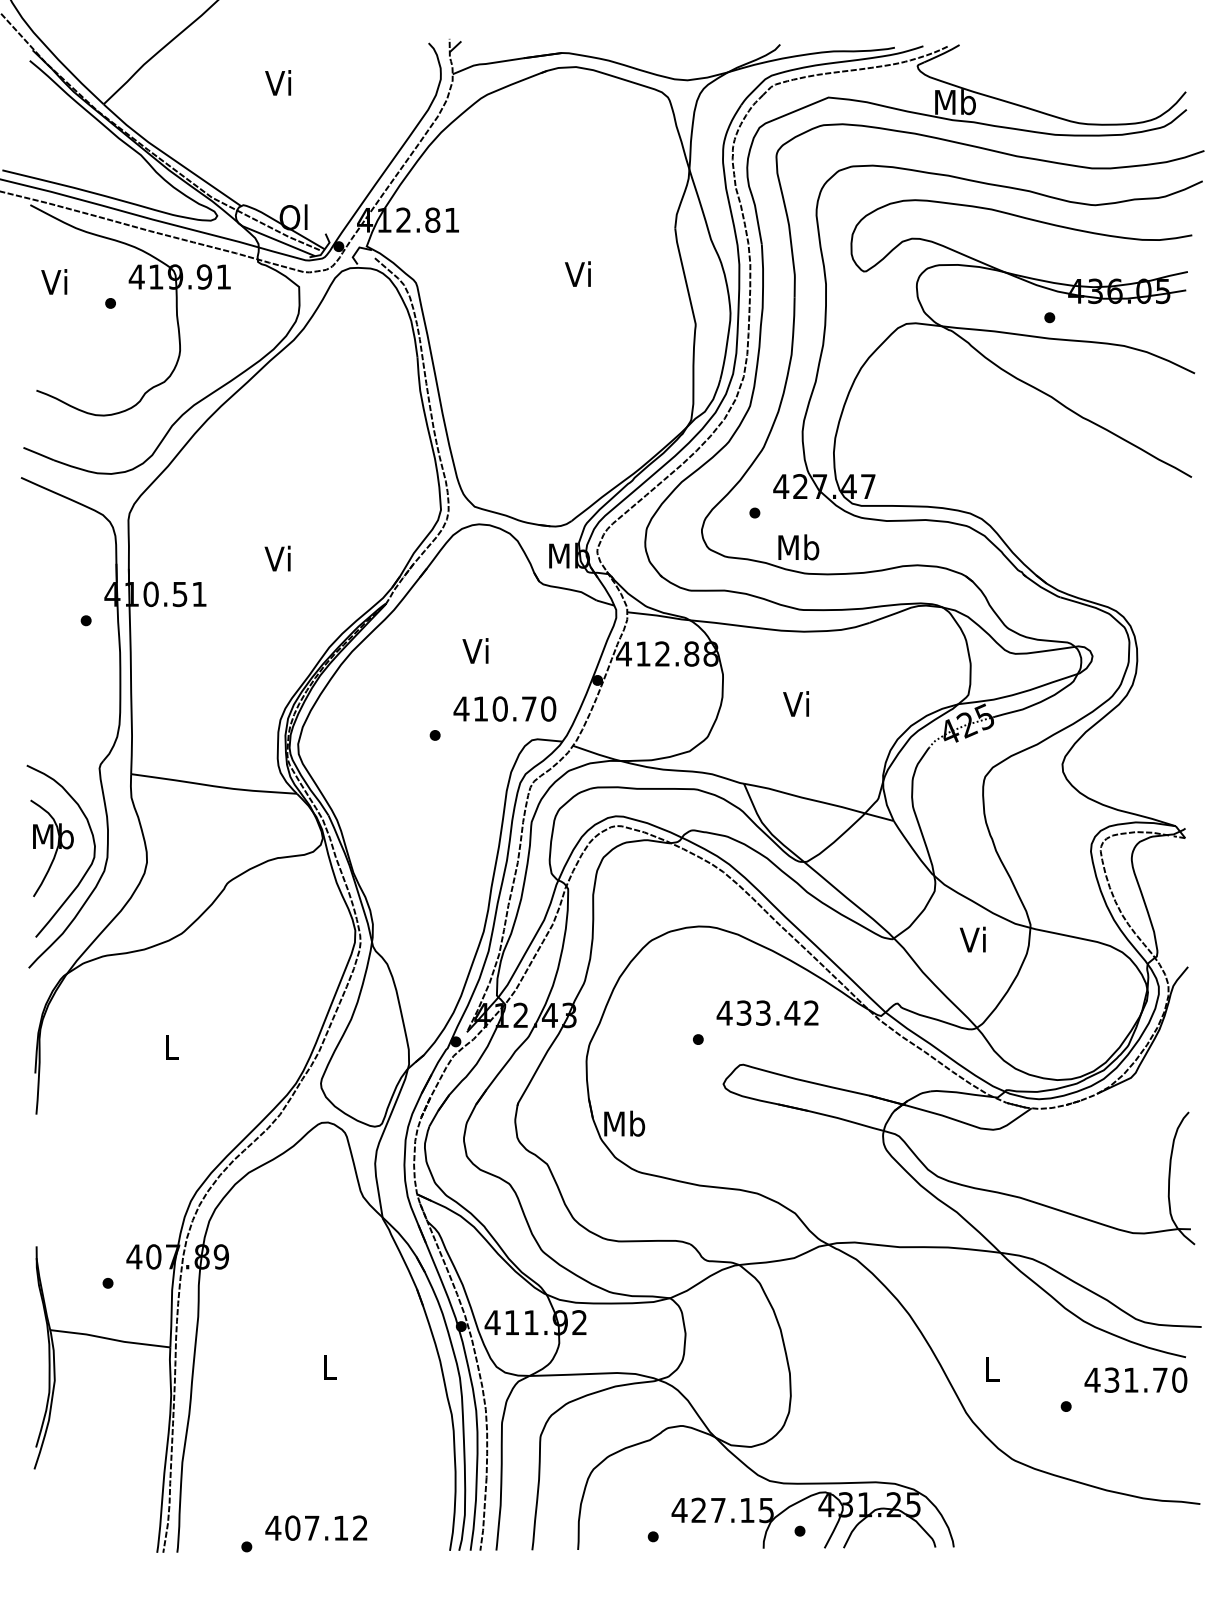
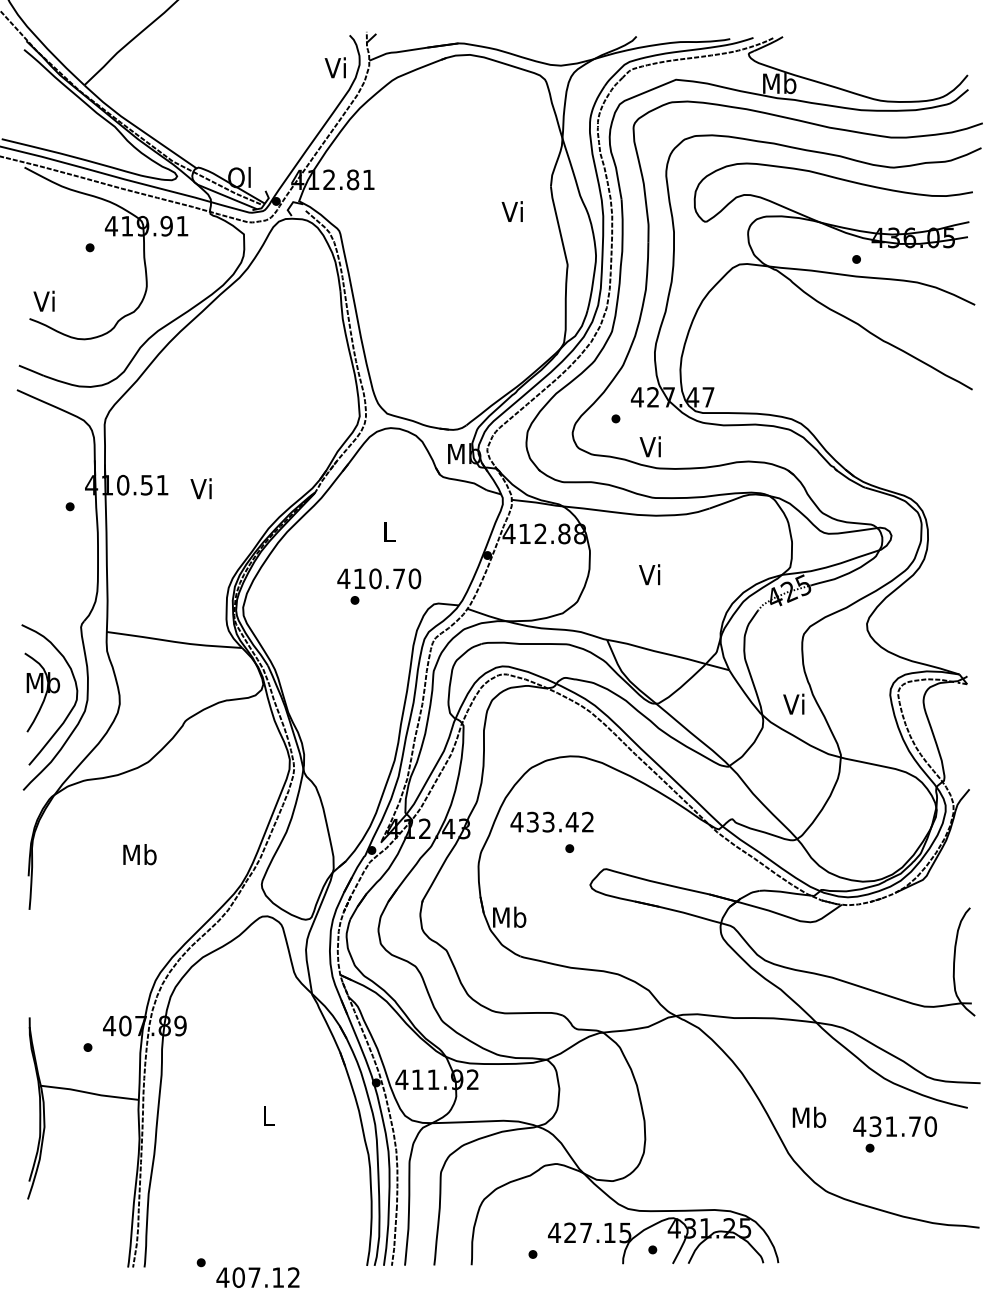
text: (278, 82) -> (335, 67), moved
text: (577, 273) -> (511, 211), moved
text: (54, 281) -> (44, 300), moved
text: (798, 547) -> (651, 447), Mb -> Vi
text: (277, 558) -> (200, 488), moved
text: (475, 650) -> (387, 531), Vi -> L
text: (504, 708) -> (378, 578), moved
text: (972, 939) -> (793, 704), moved
text: (767, 1012) -> (551, 821), moved
text: (171, 1046) -> (139, 854), L -> Mb
text: (991, 1368) -> (809, 1117), L -> Mb
text: (1135, 1379) -> (894, 1126), moved
text: (316, 1527) -> (258, 1277), moved

